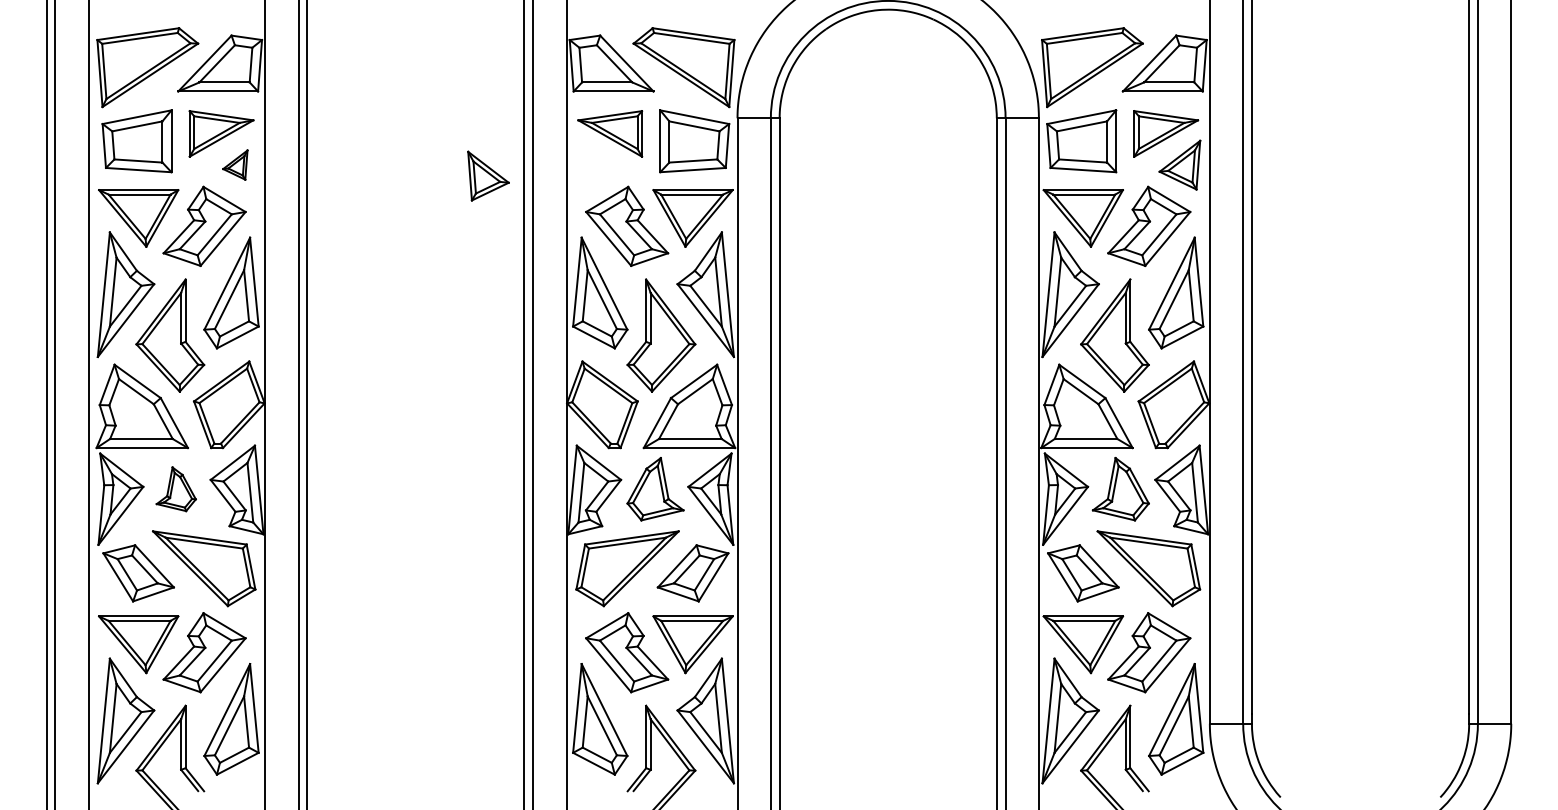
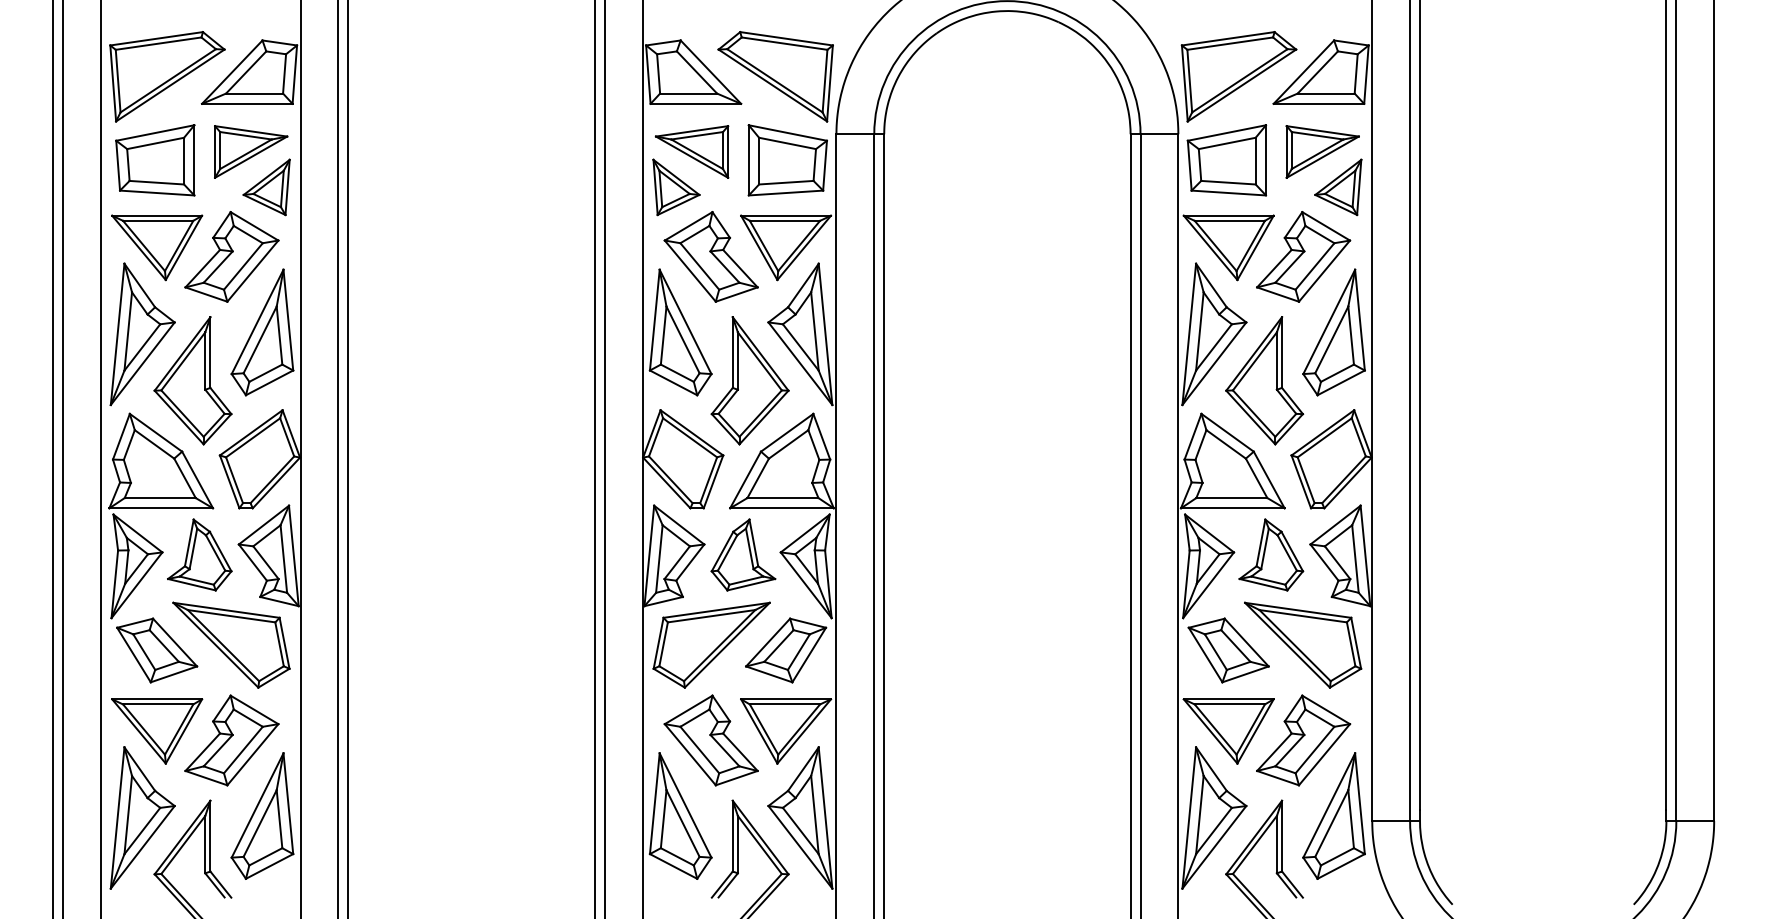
part: (235, 164) -> (266, 186), size x1.67
part: (488, 175) -> (676, 186), moved
part: (176, 489) -> (200, 555), size x1.43

